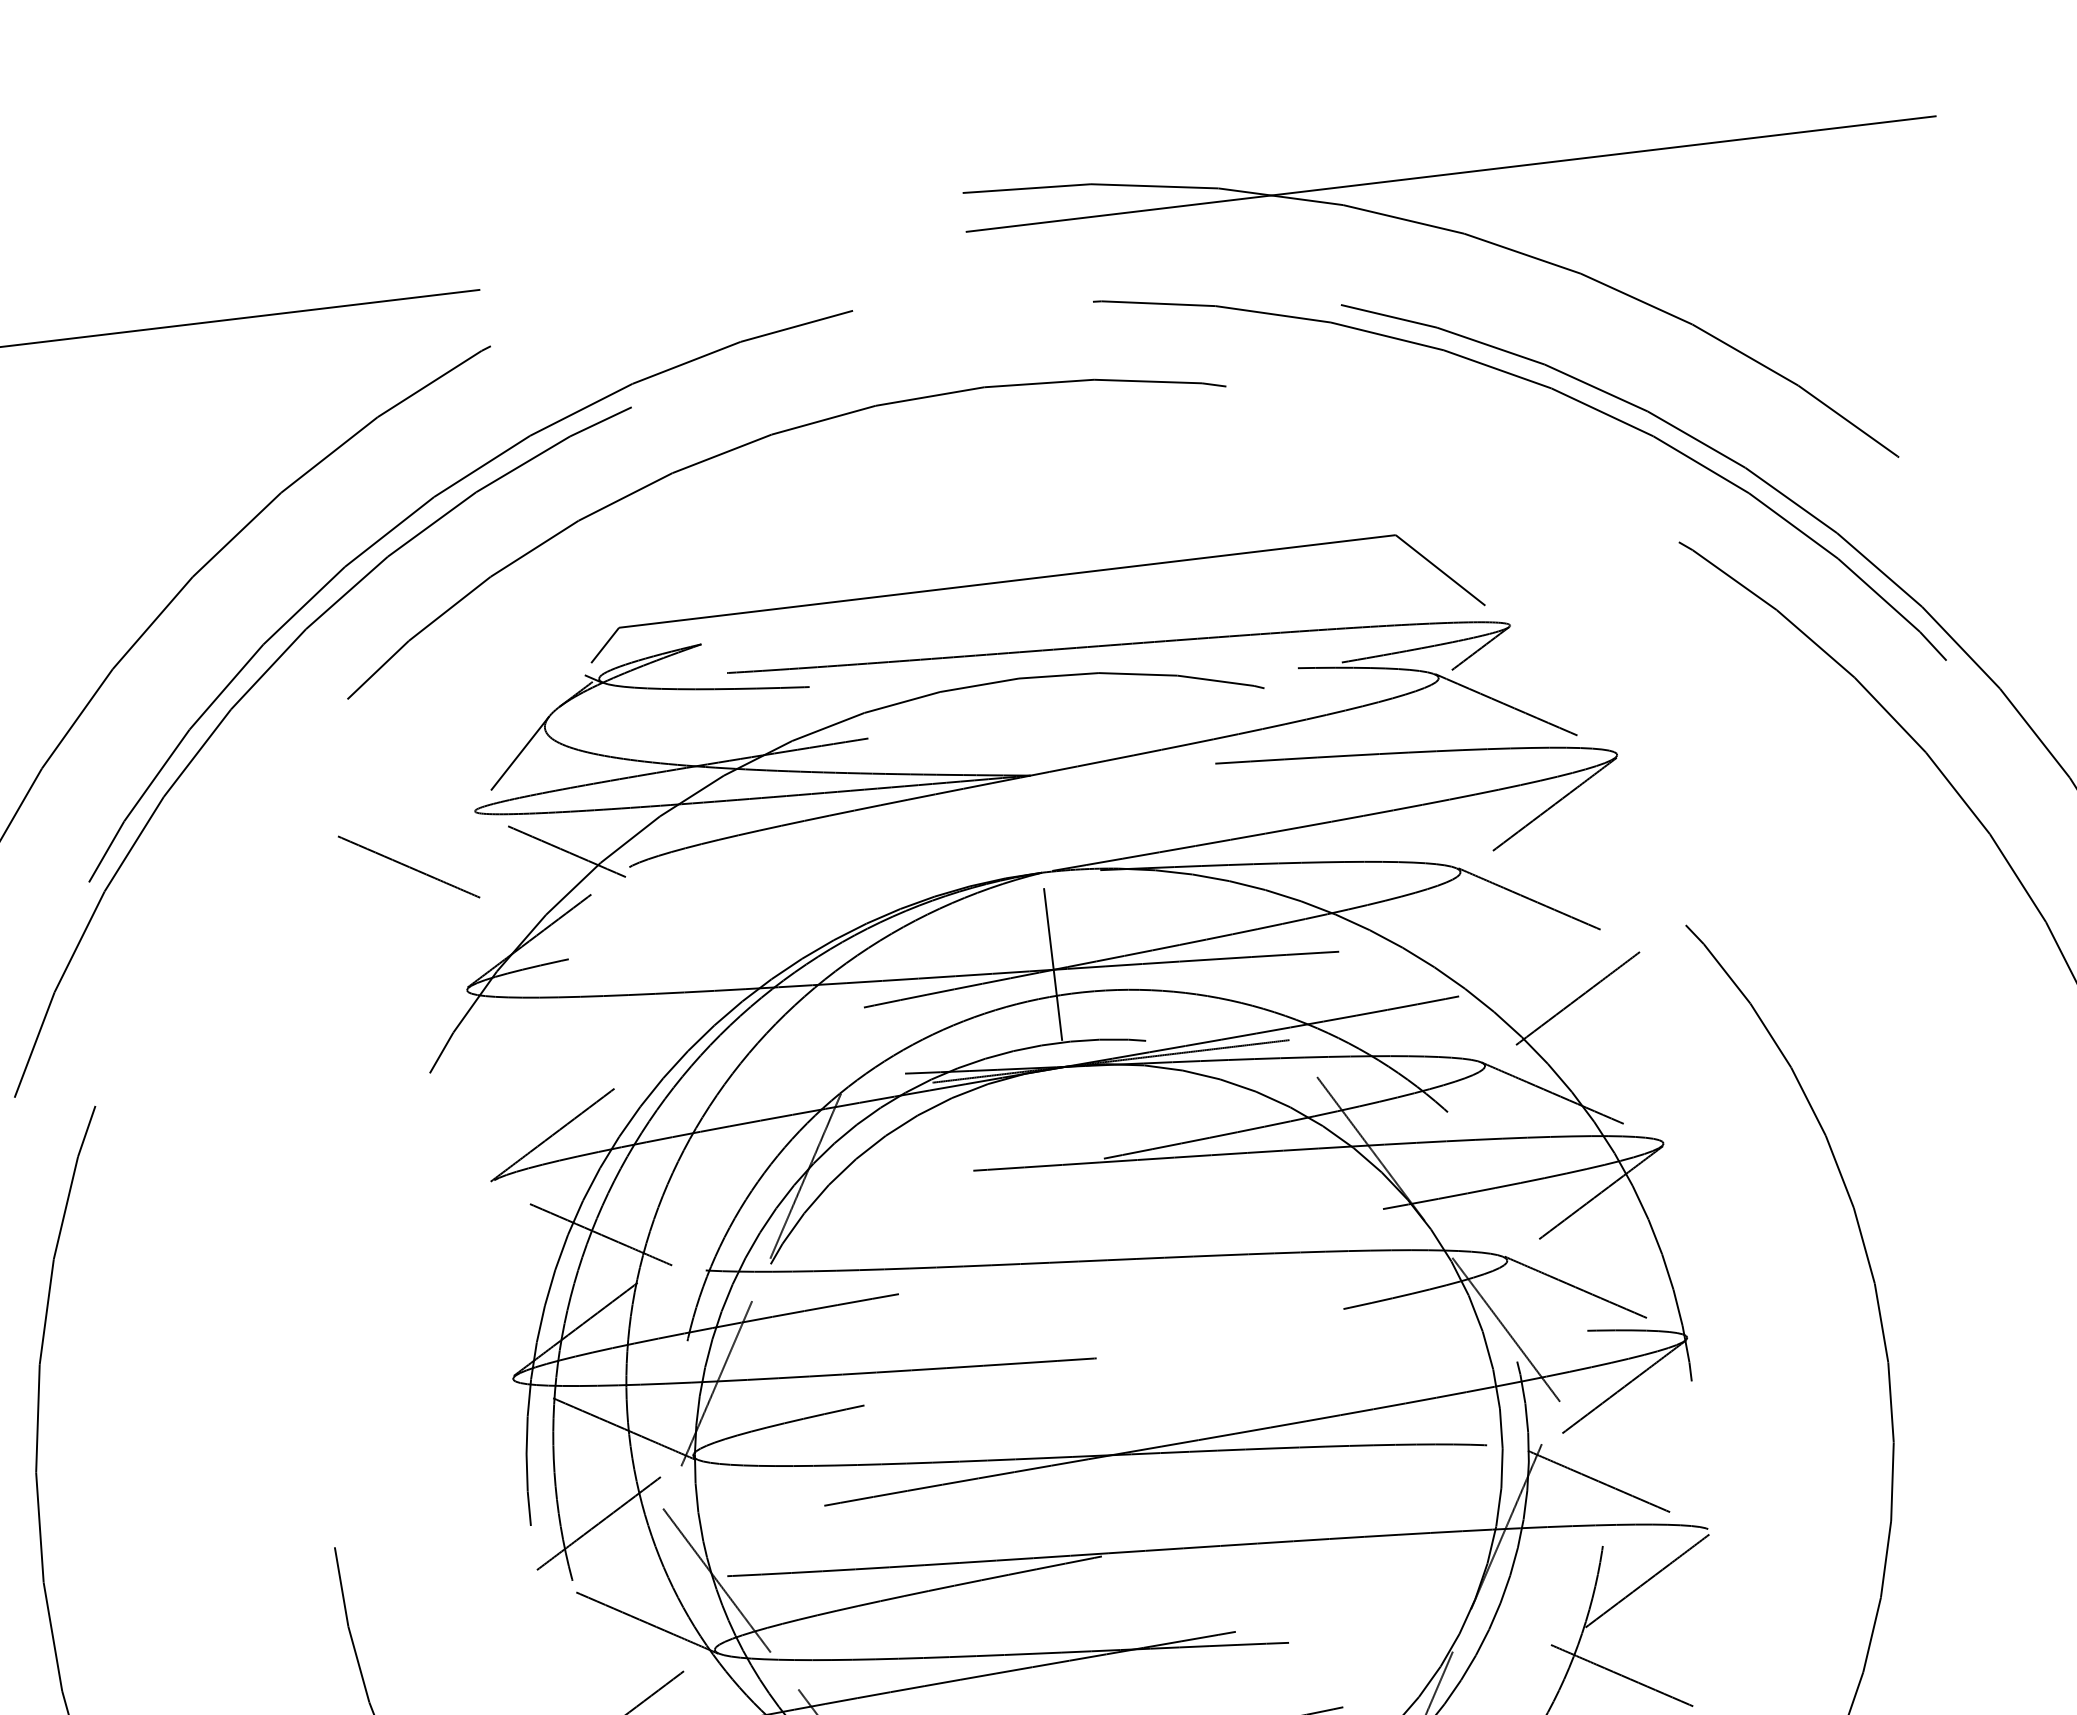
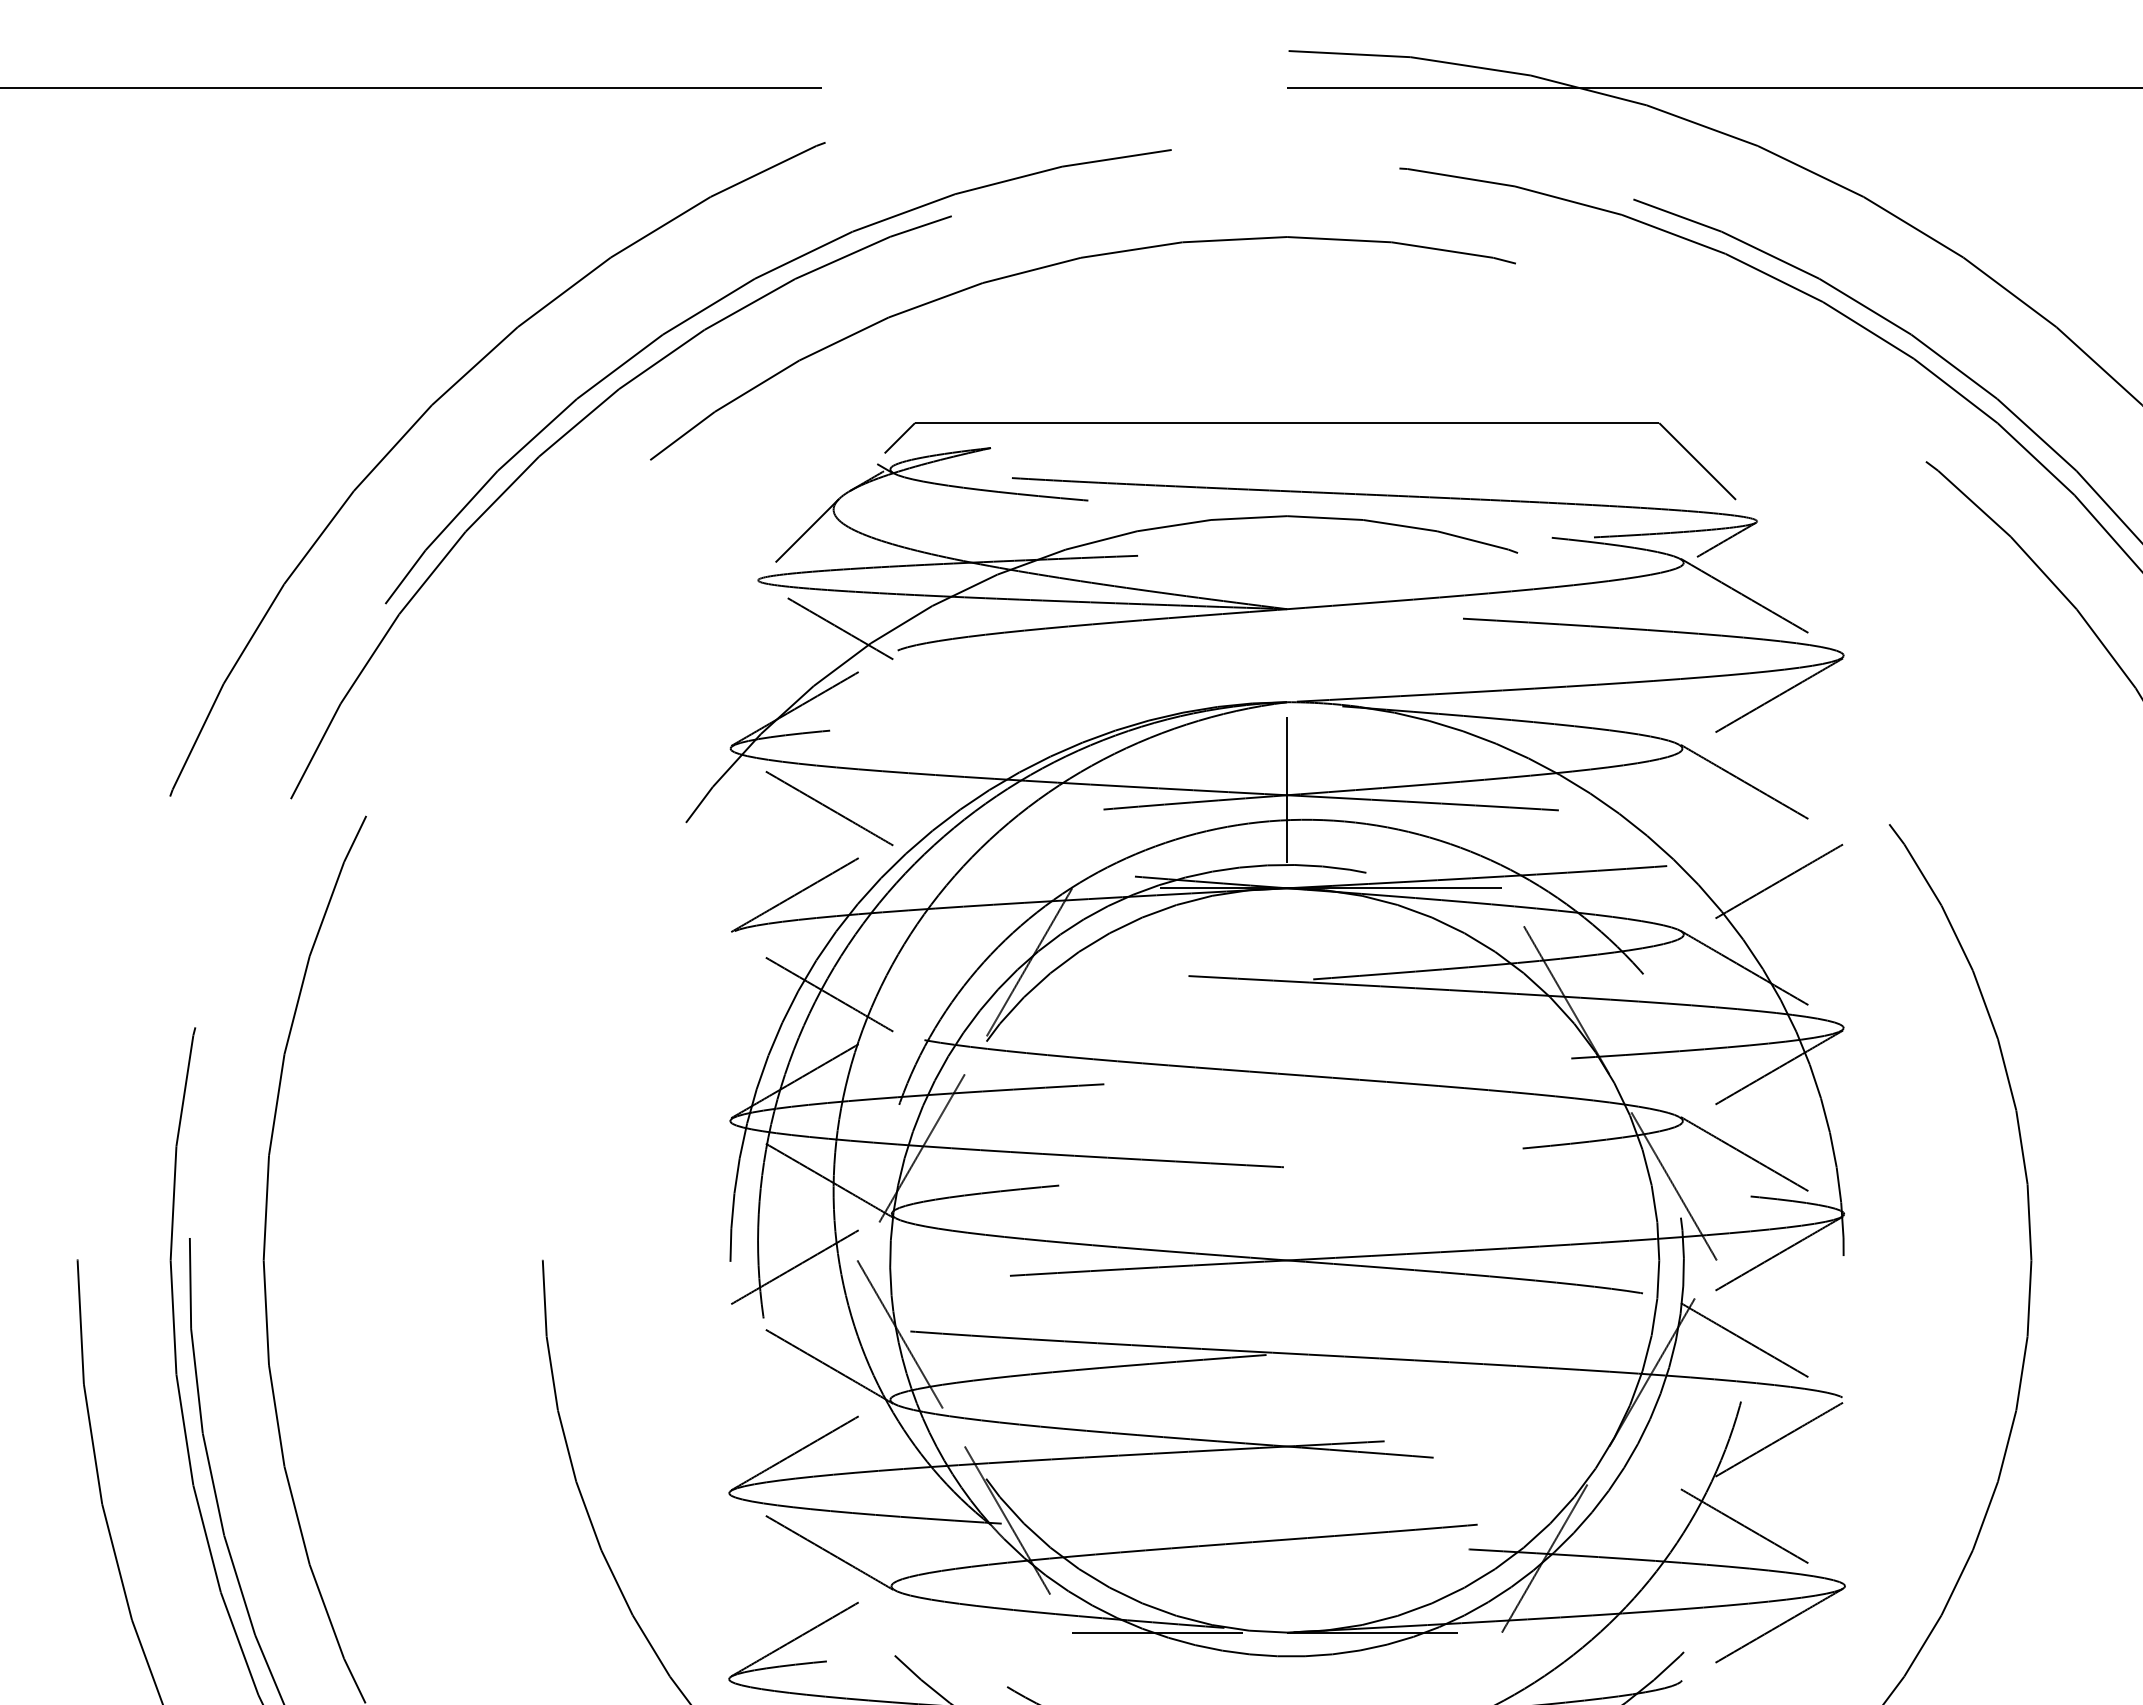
line: (408, 867) -> (829, 808), moved

